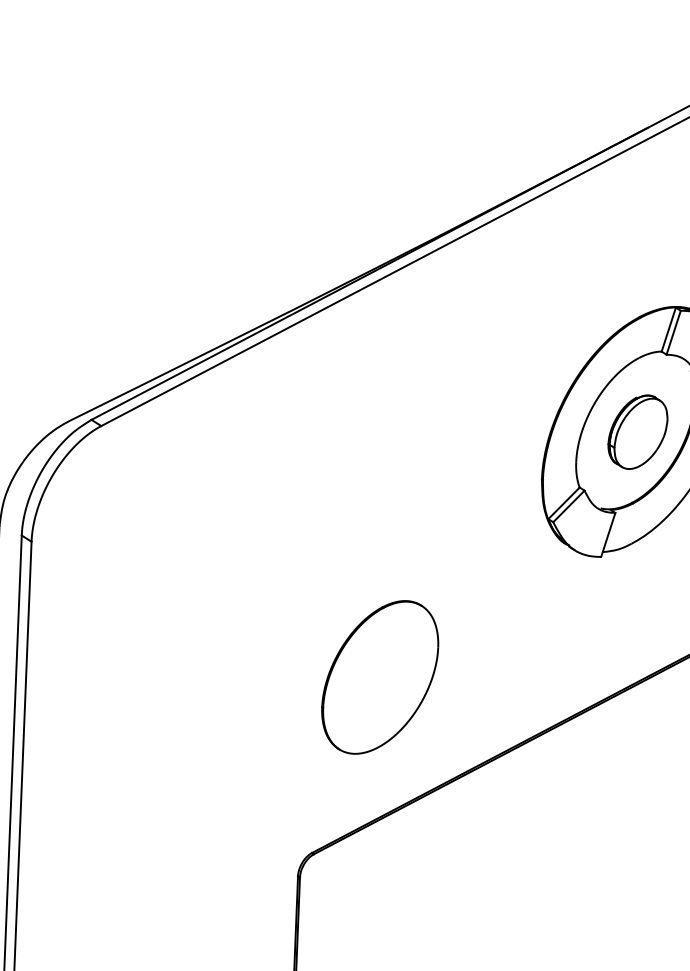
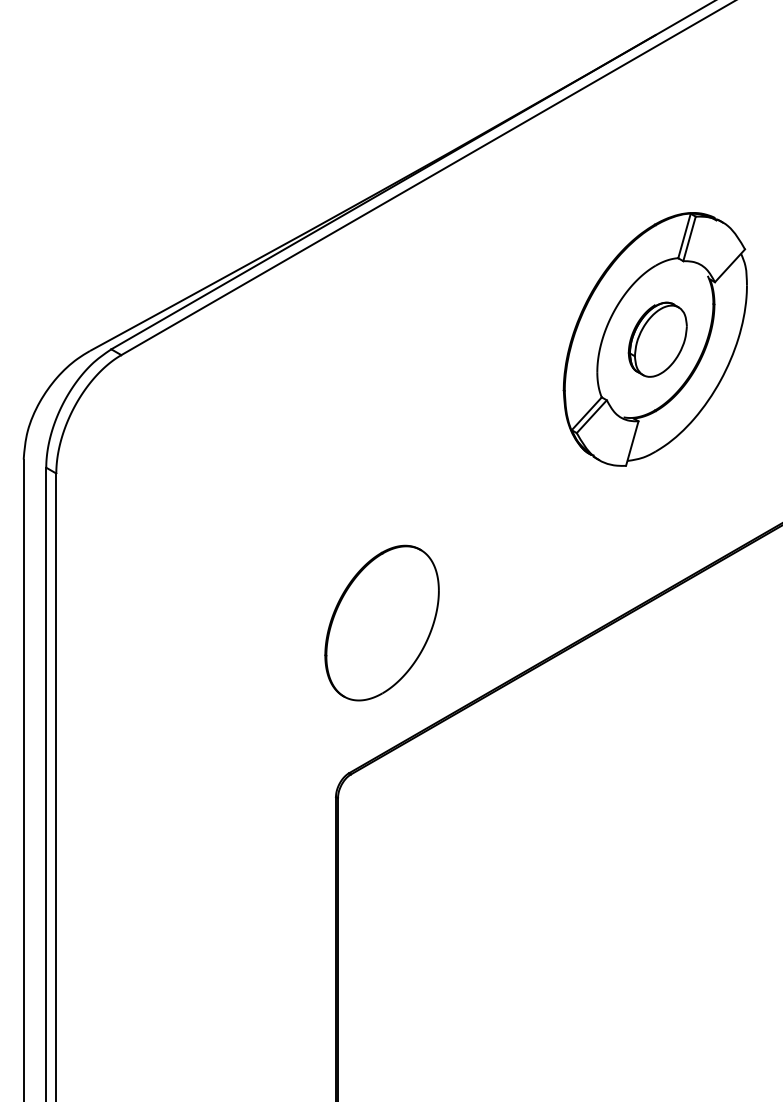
part: (379, 676) -> (381, 622), moved

